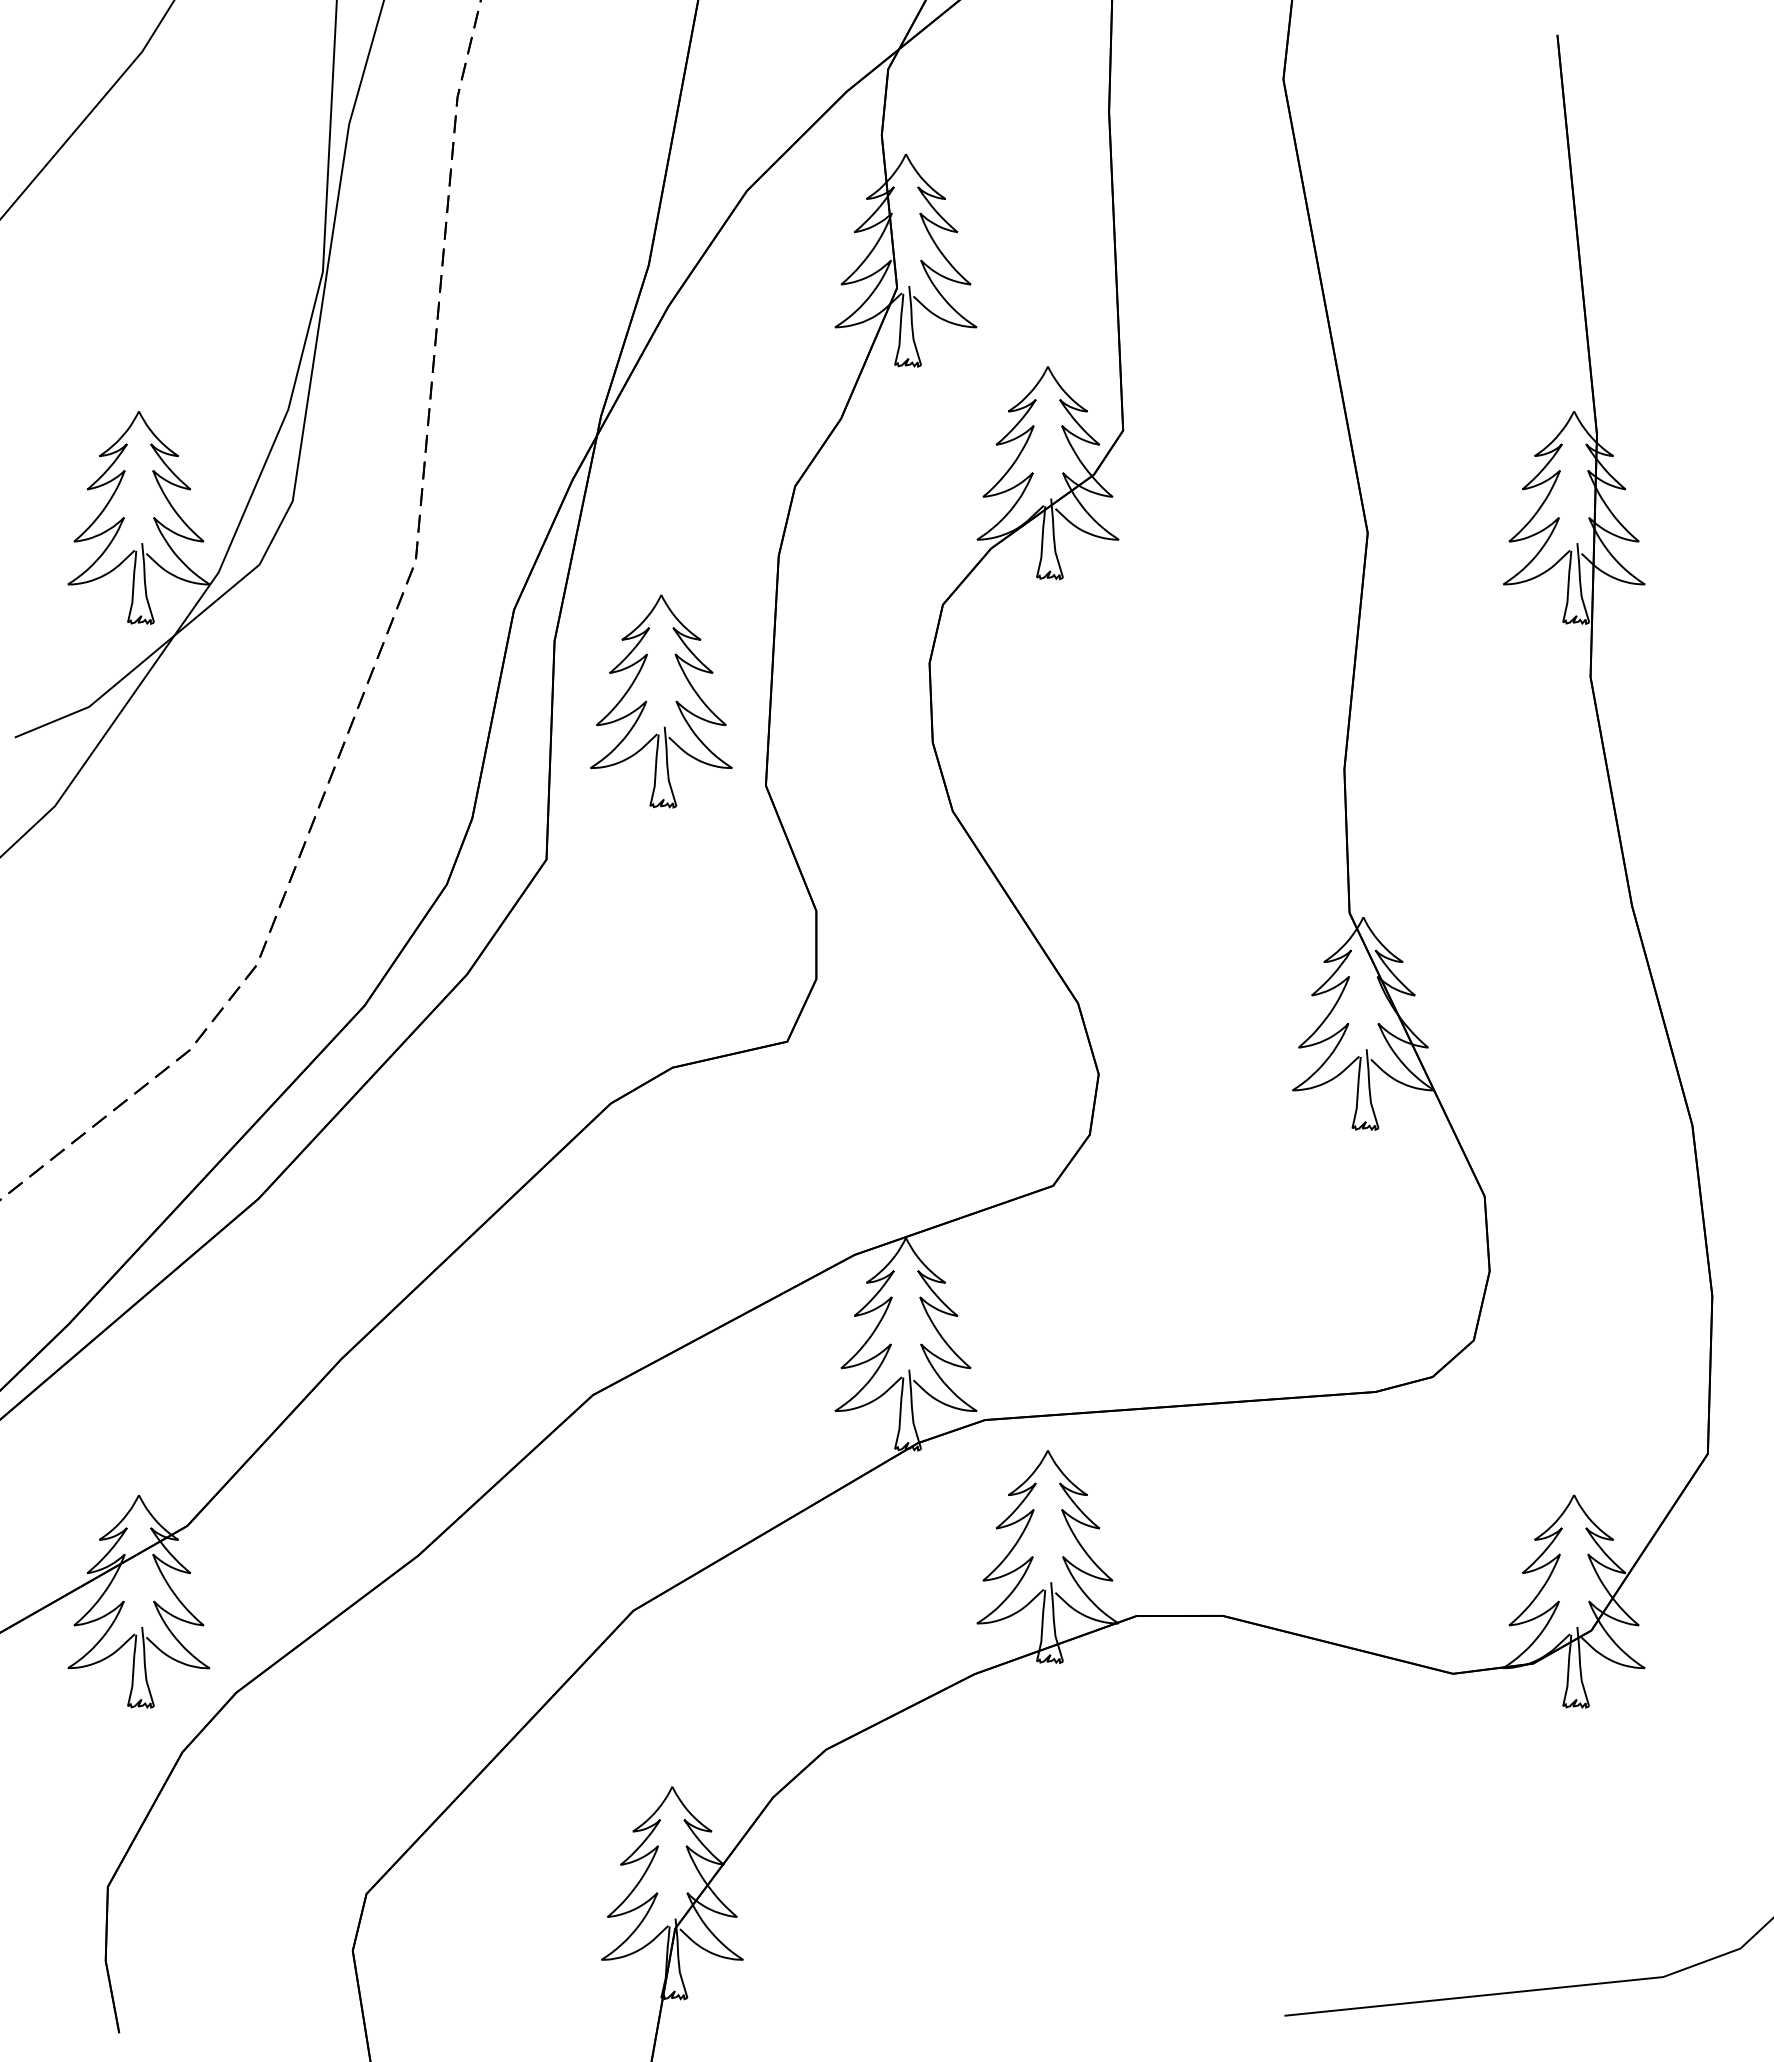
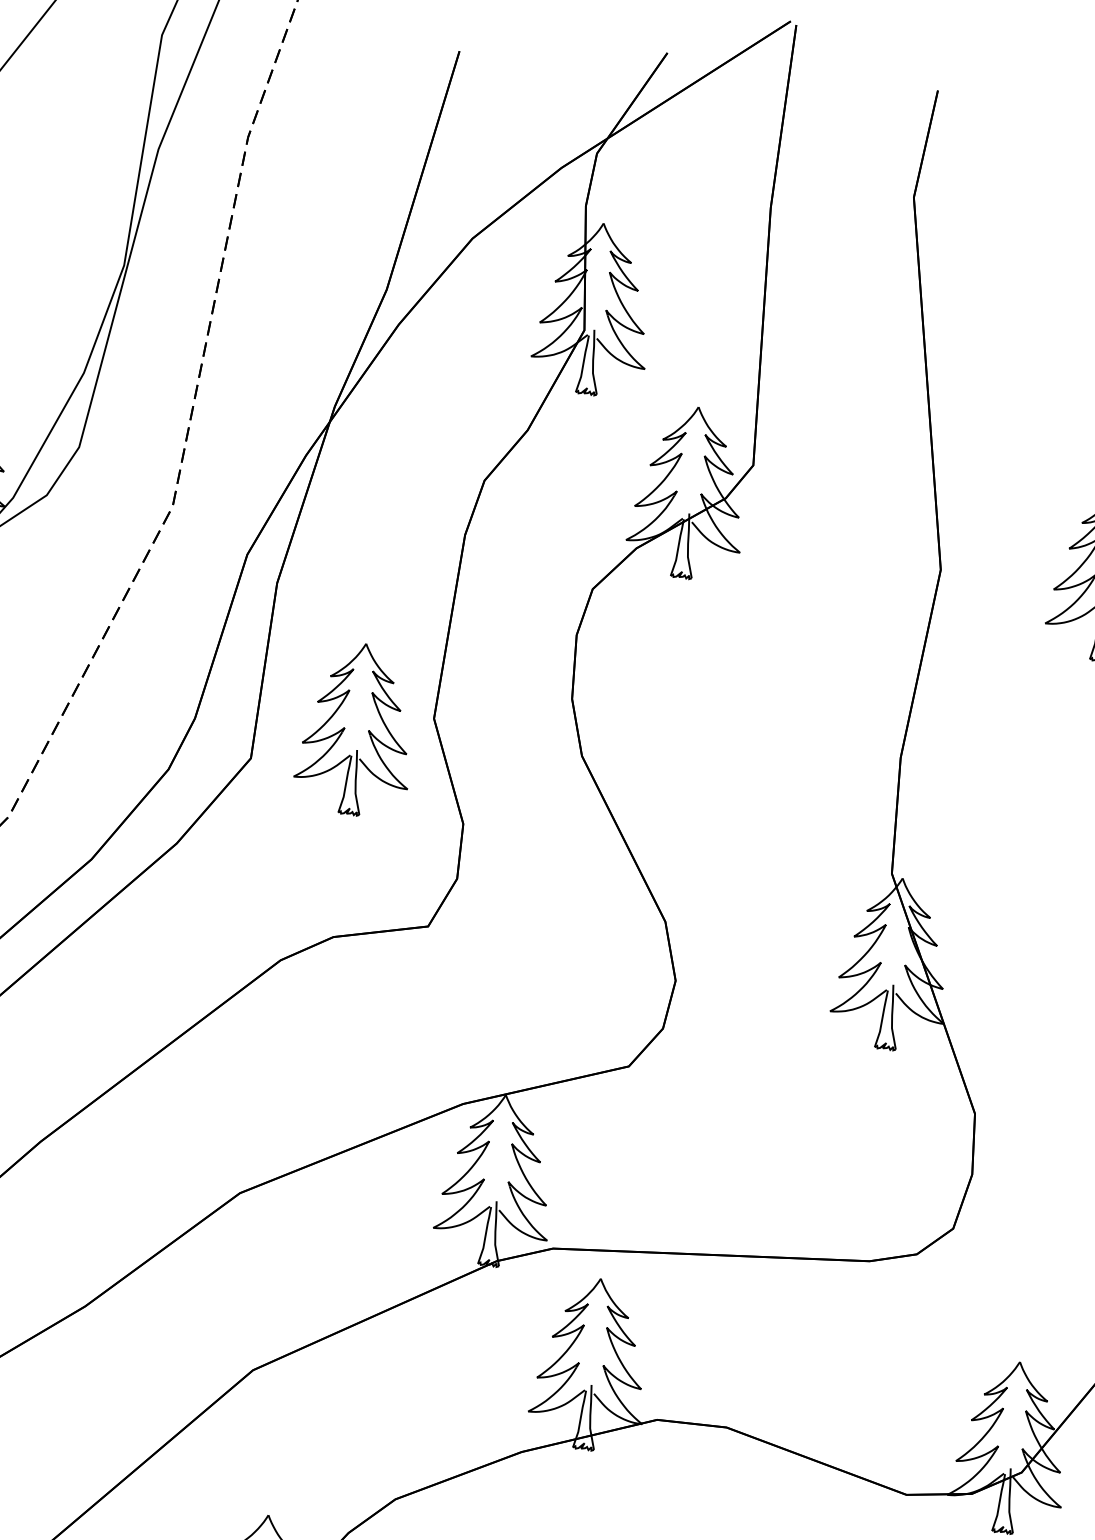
part: (647, 701) -> (345, 728), moved

